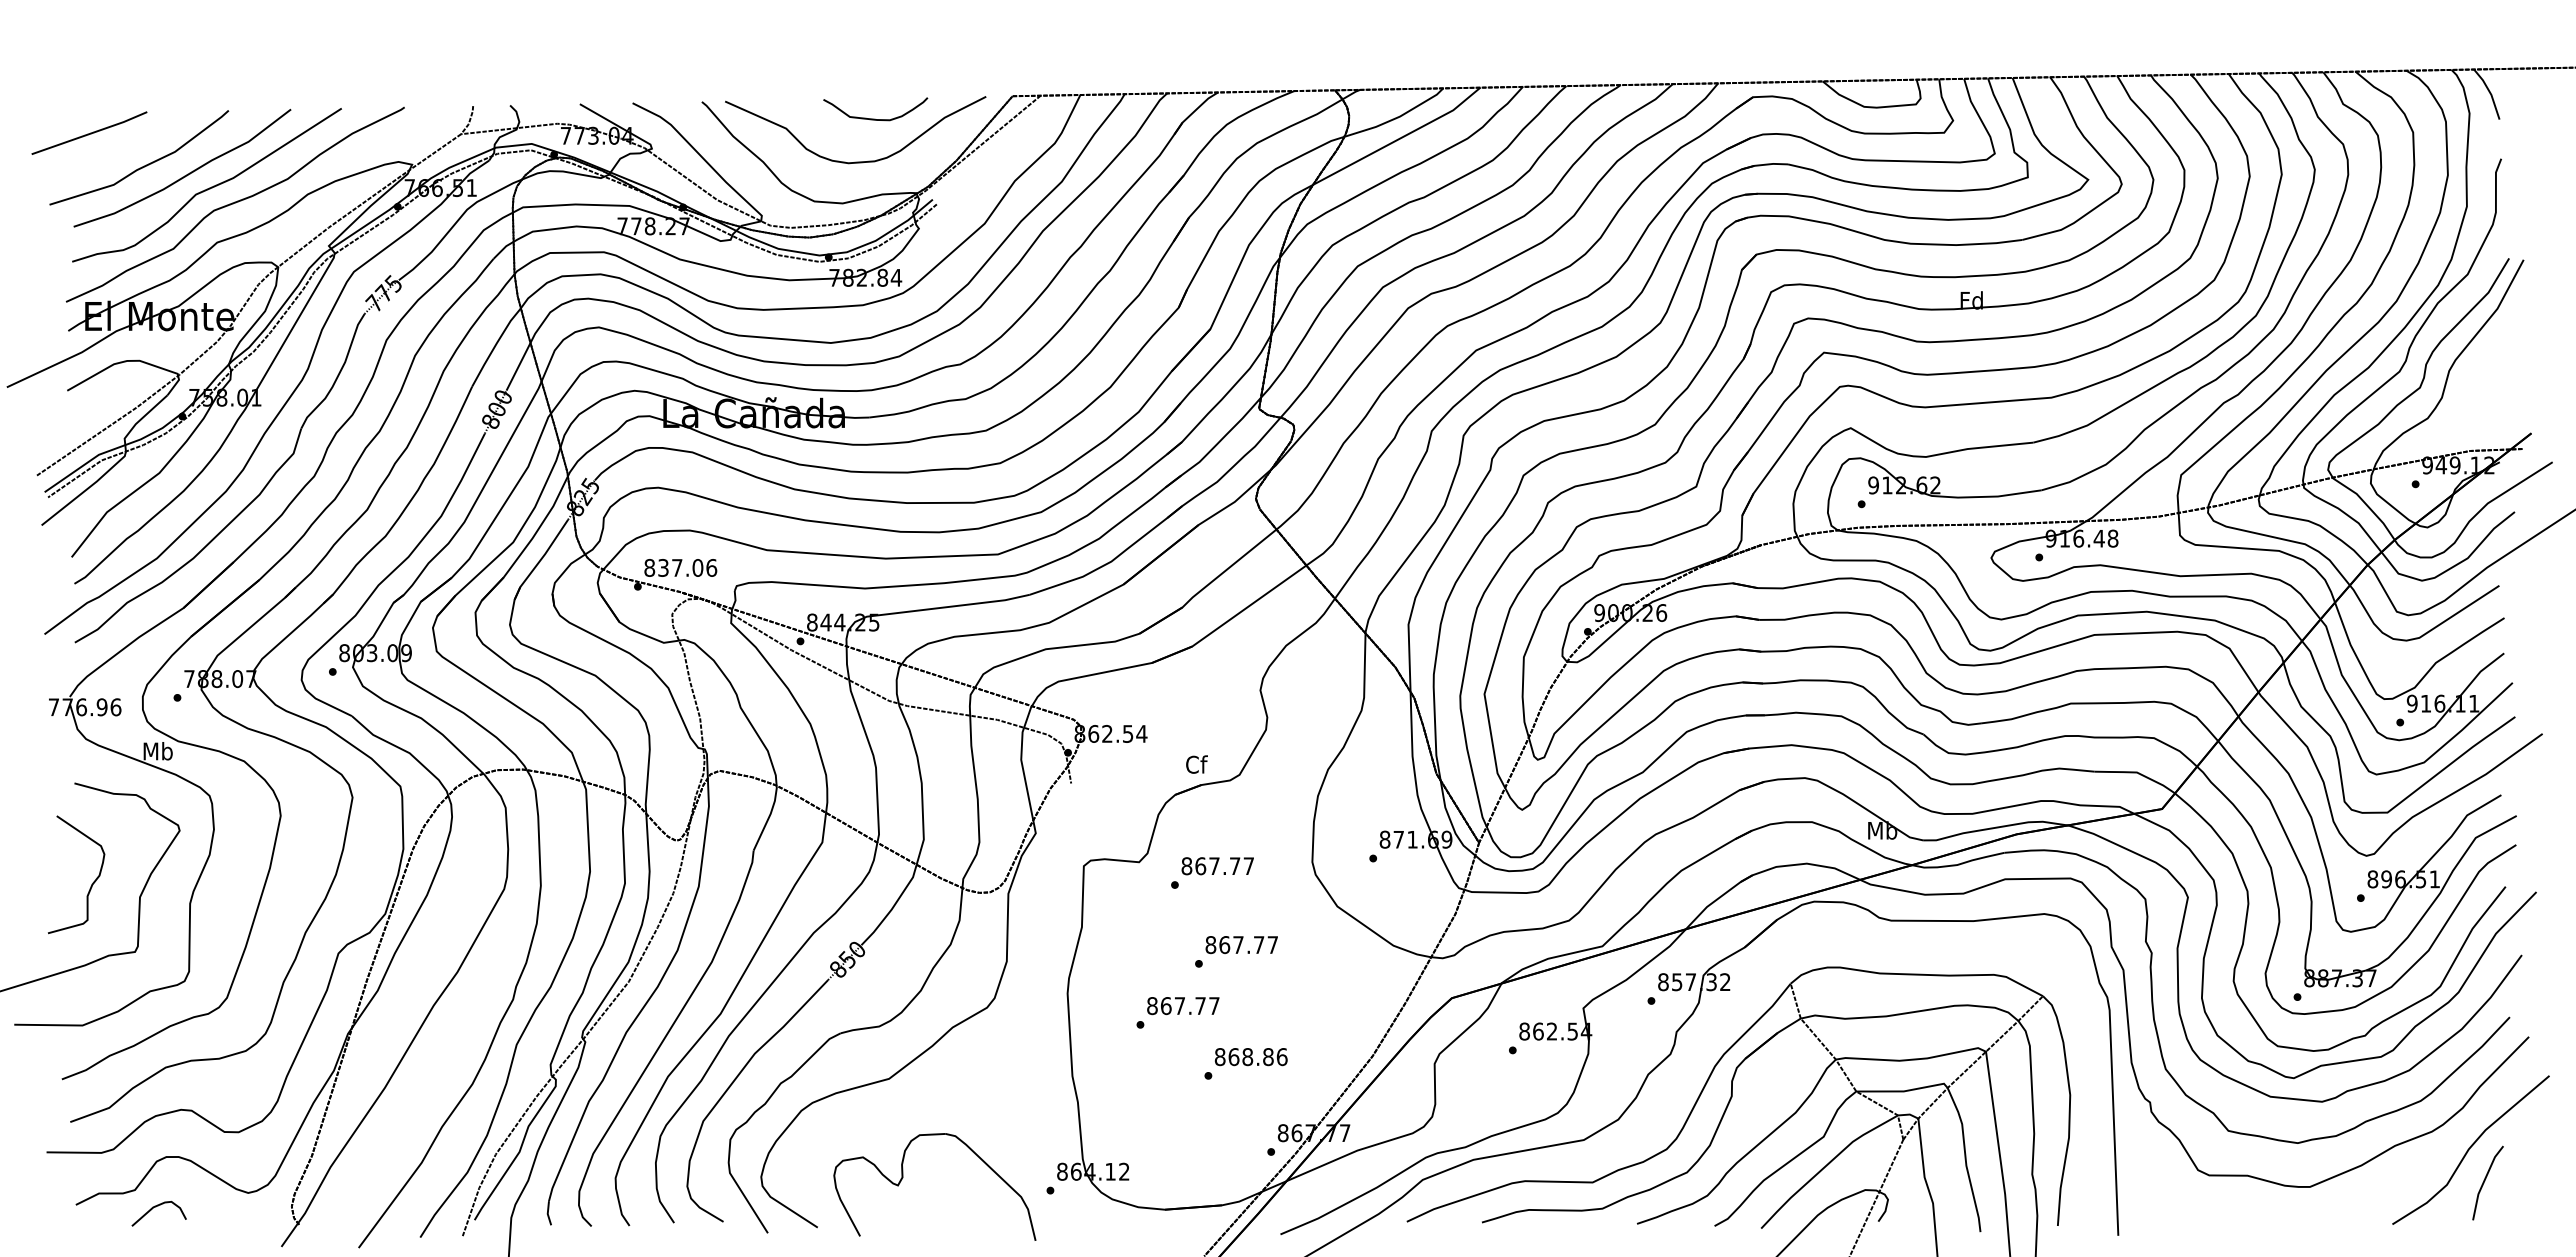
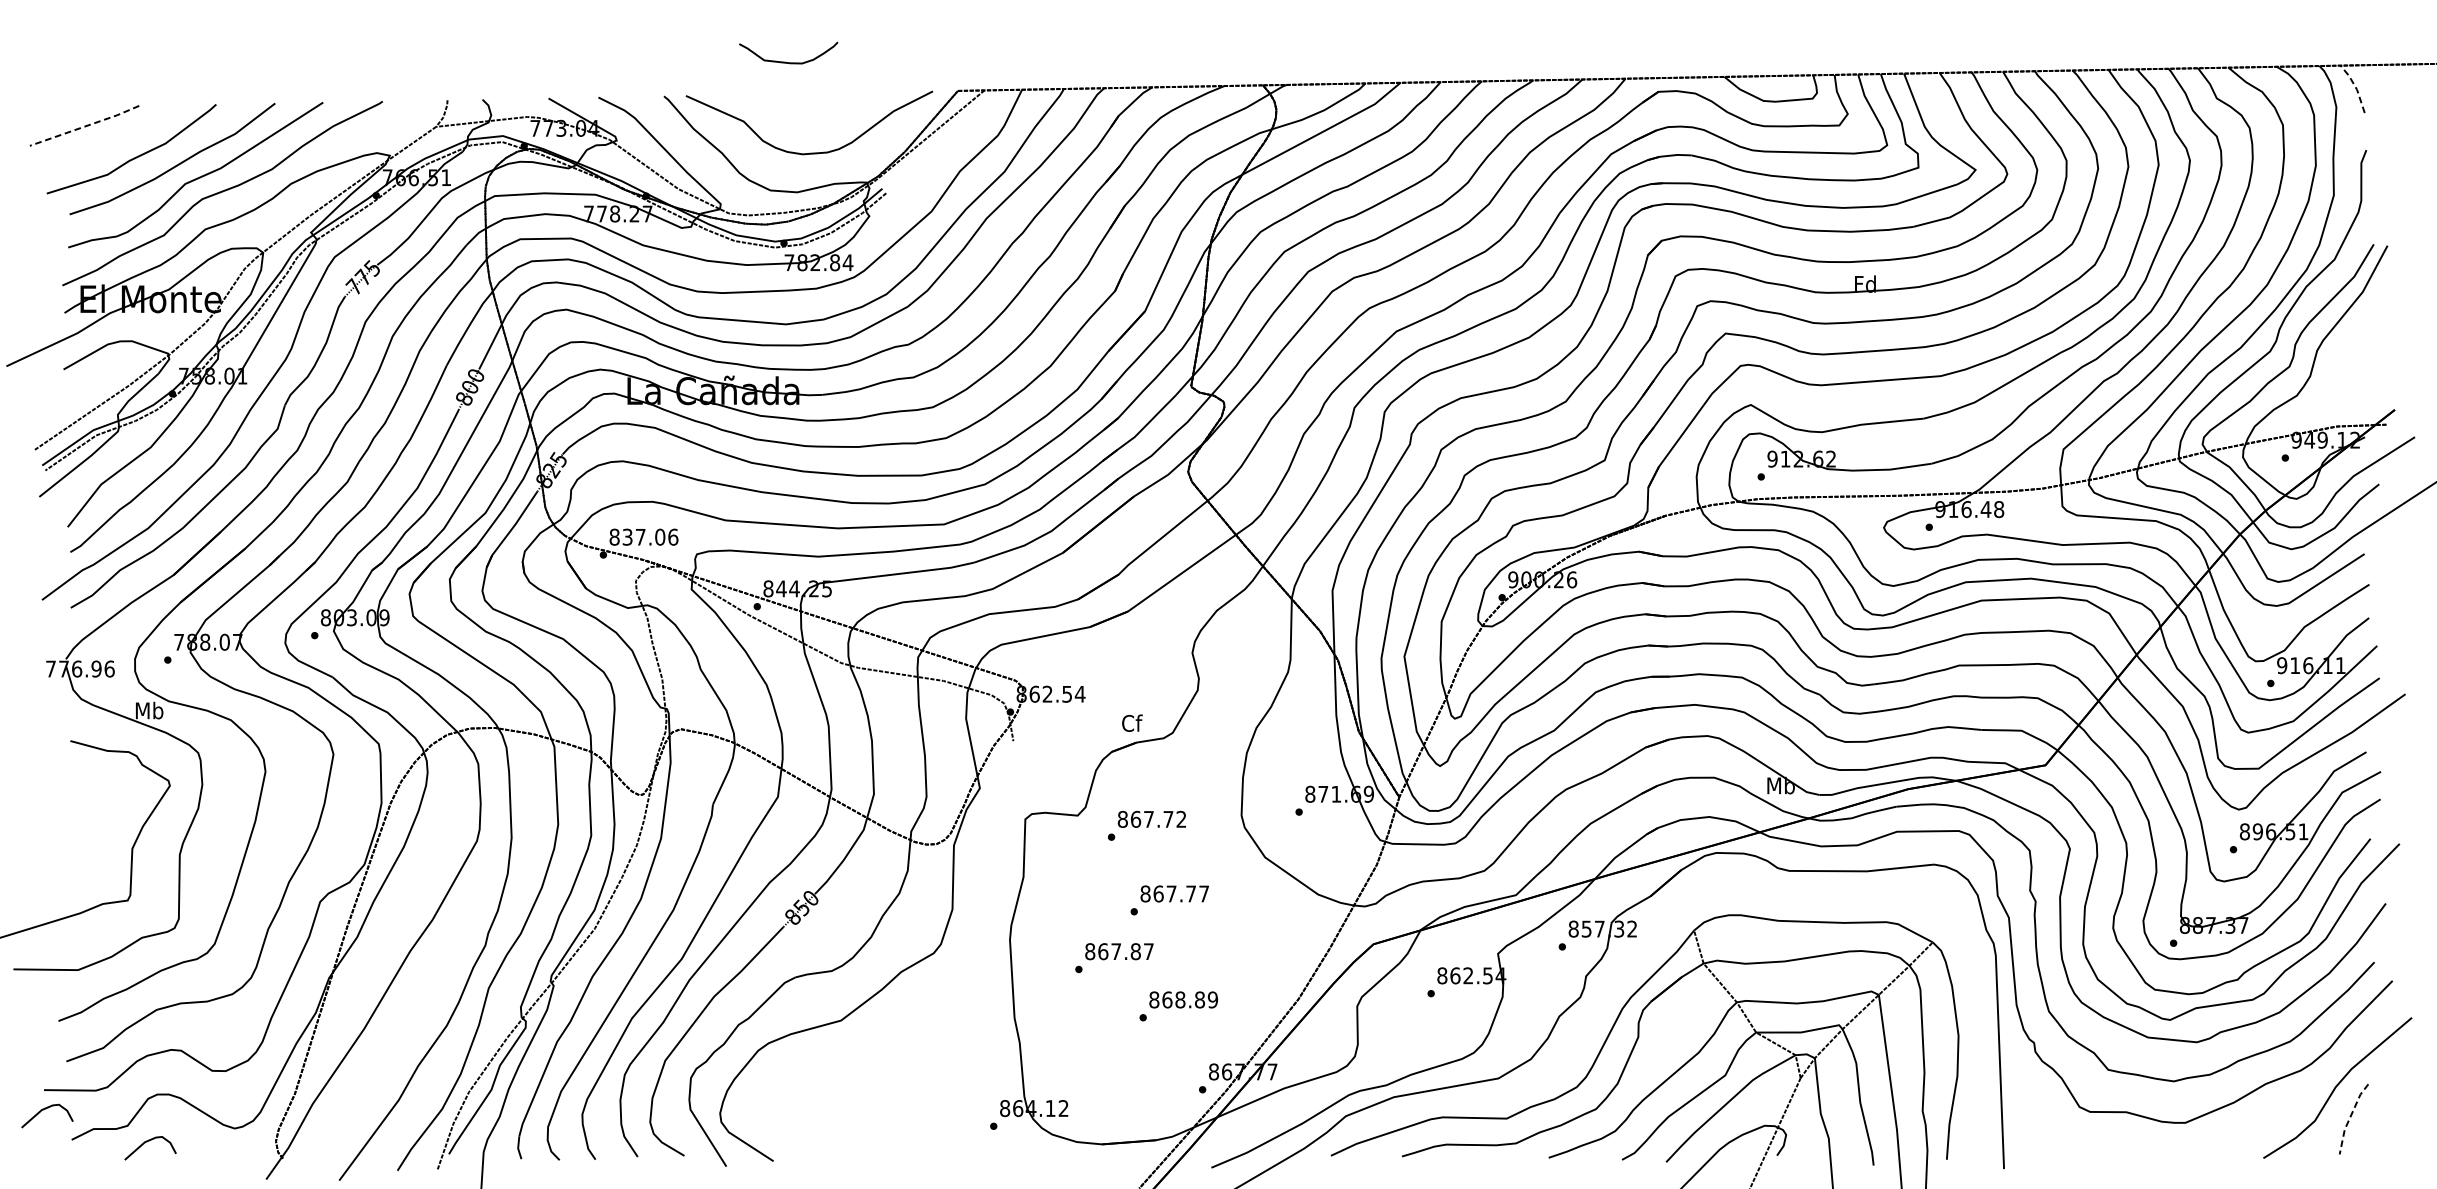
line: (2490, 93) -> (2356, 88), solid -> dashed
curve: (875, 118) -> (788, 61), moved
line: (90, 133) -> (85, 126), solid -> dashed
text: (1248, 865) -> (1181, 818), 867.77 -> 867.72
curve: (92, 882) -> (87, 834), removed
text: (1200, 1006) -> (1135, 952), 867.77 -> 867.87
text: (1281, 1057) -> (1212, 1000), 868.86 -> 868.89
curve: (47, 1173) -> (44, 1110), added
part: (903, 1177) -> (854, 1113), removed
line: (2484, 1181) -> (2350, 1117), solid -> dashed

